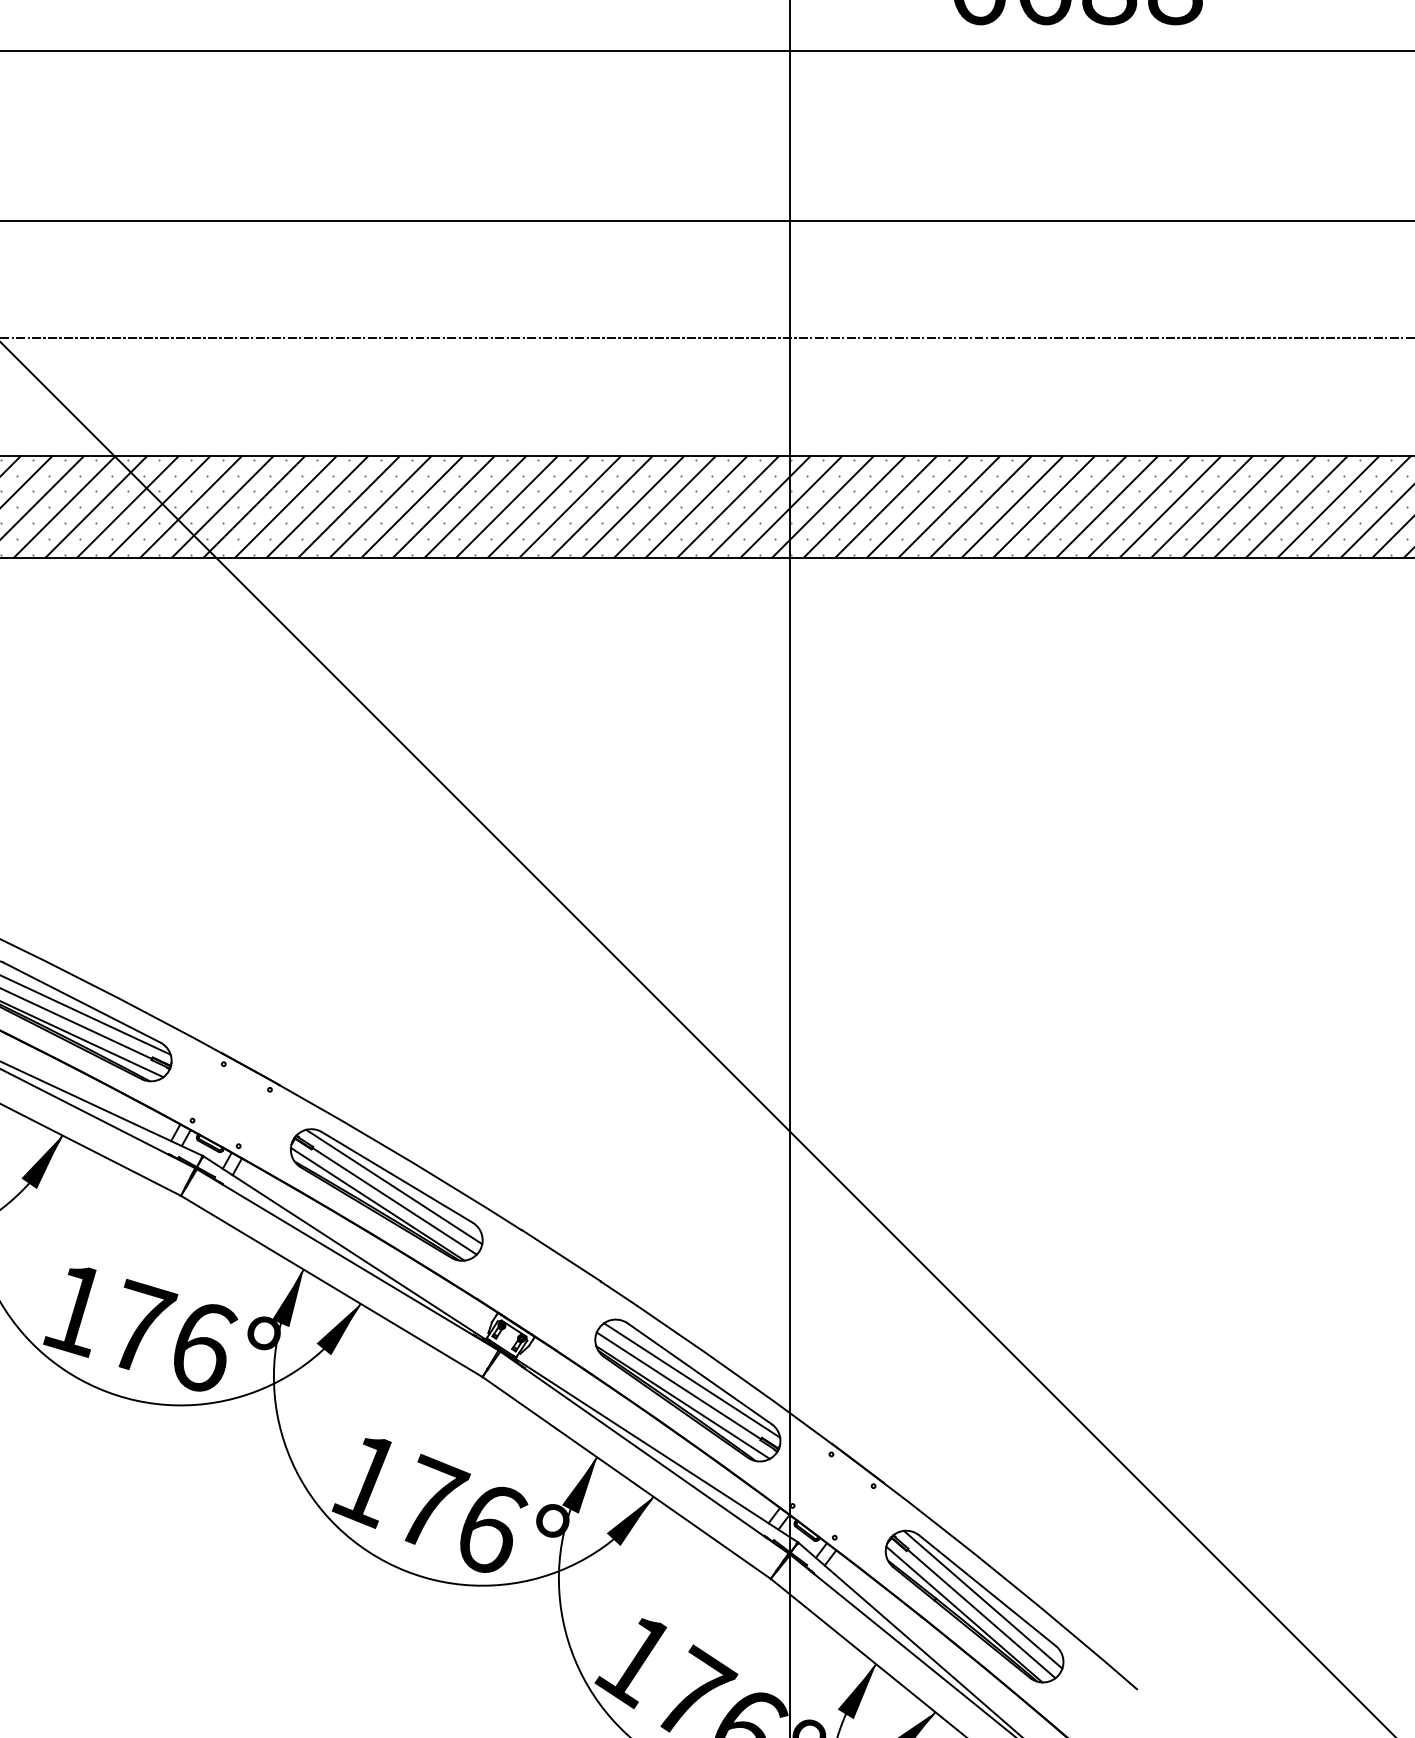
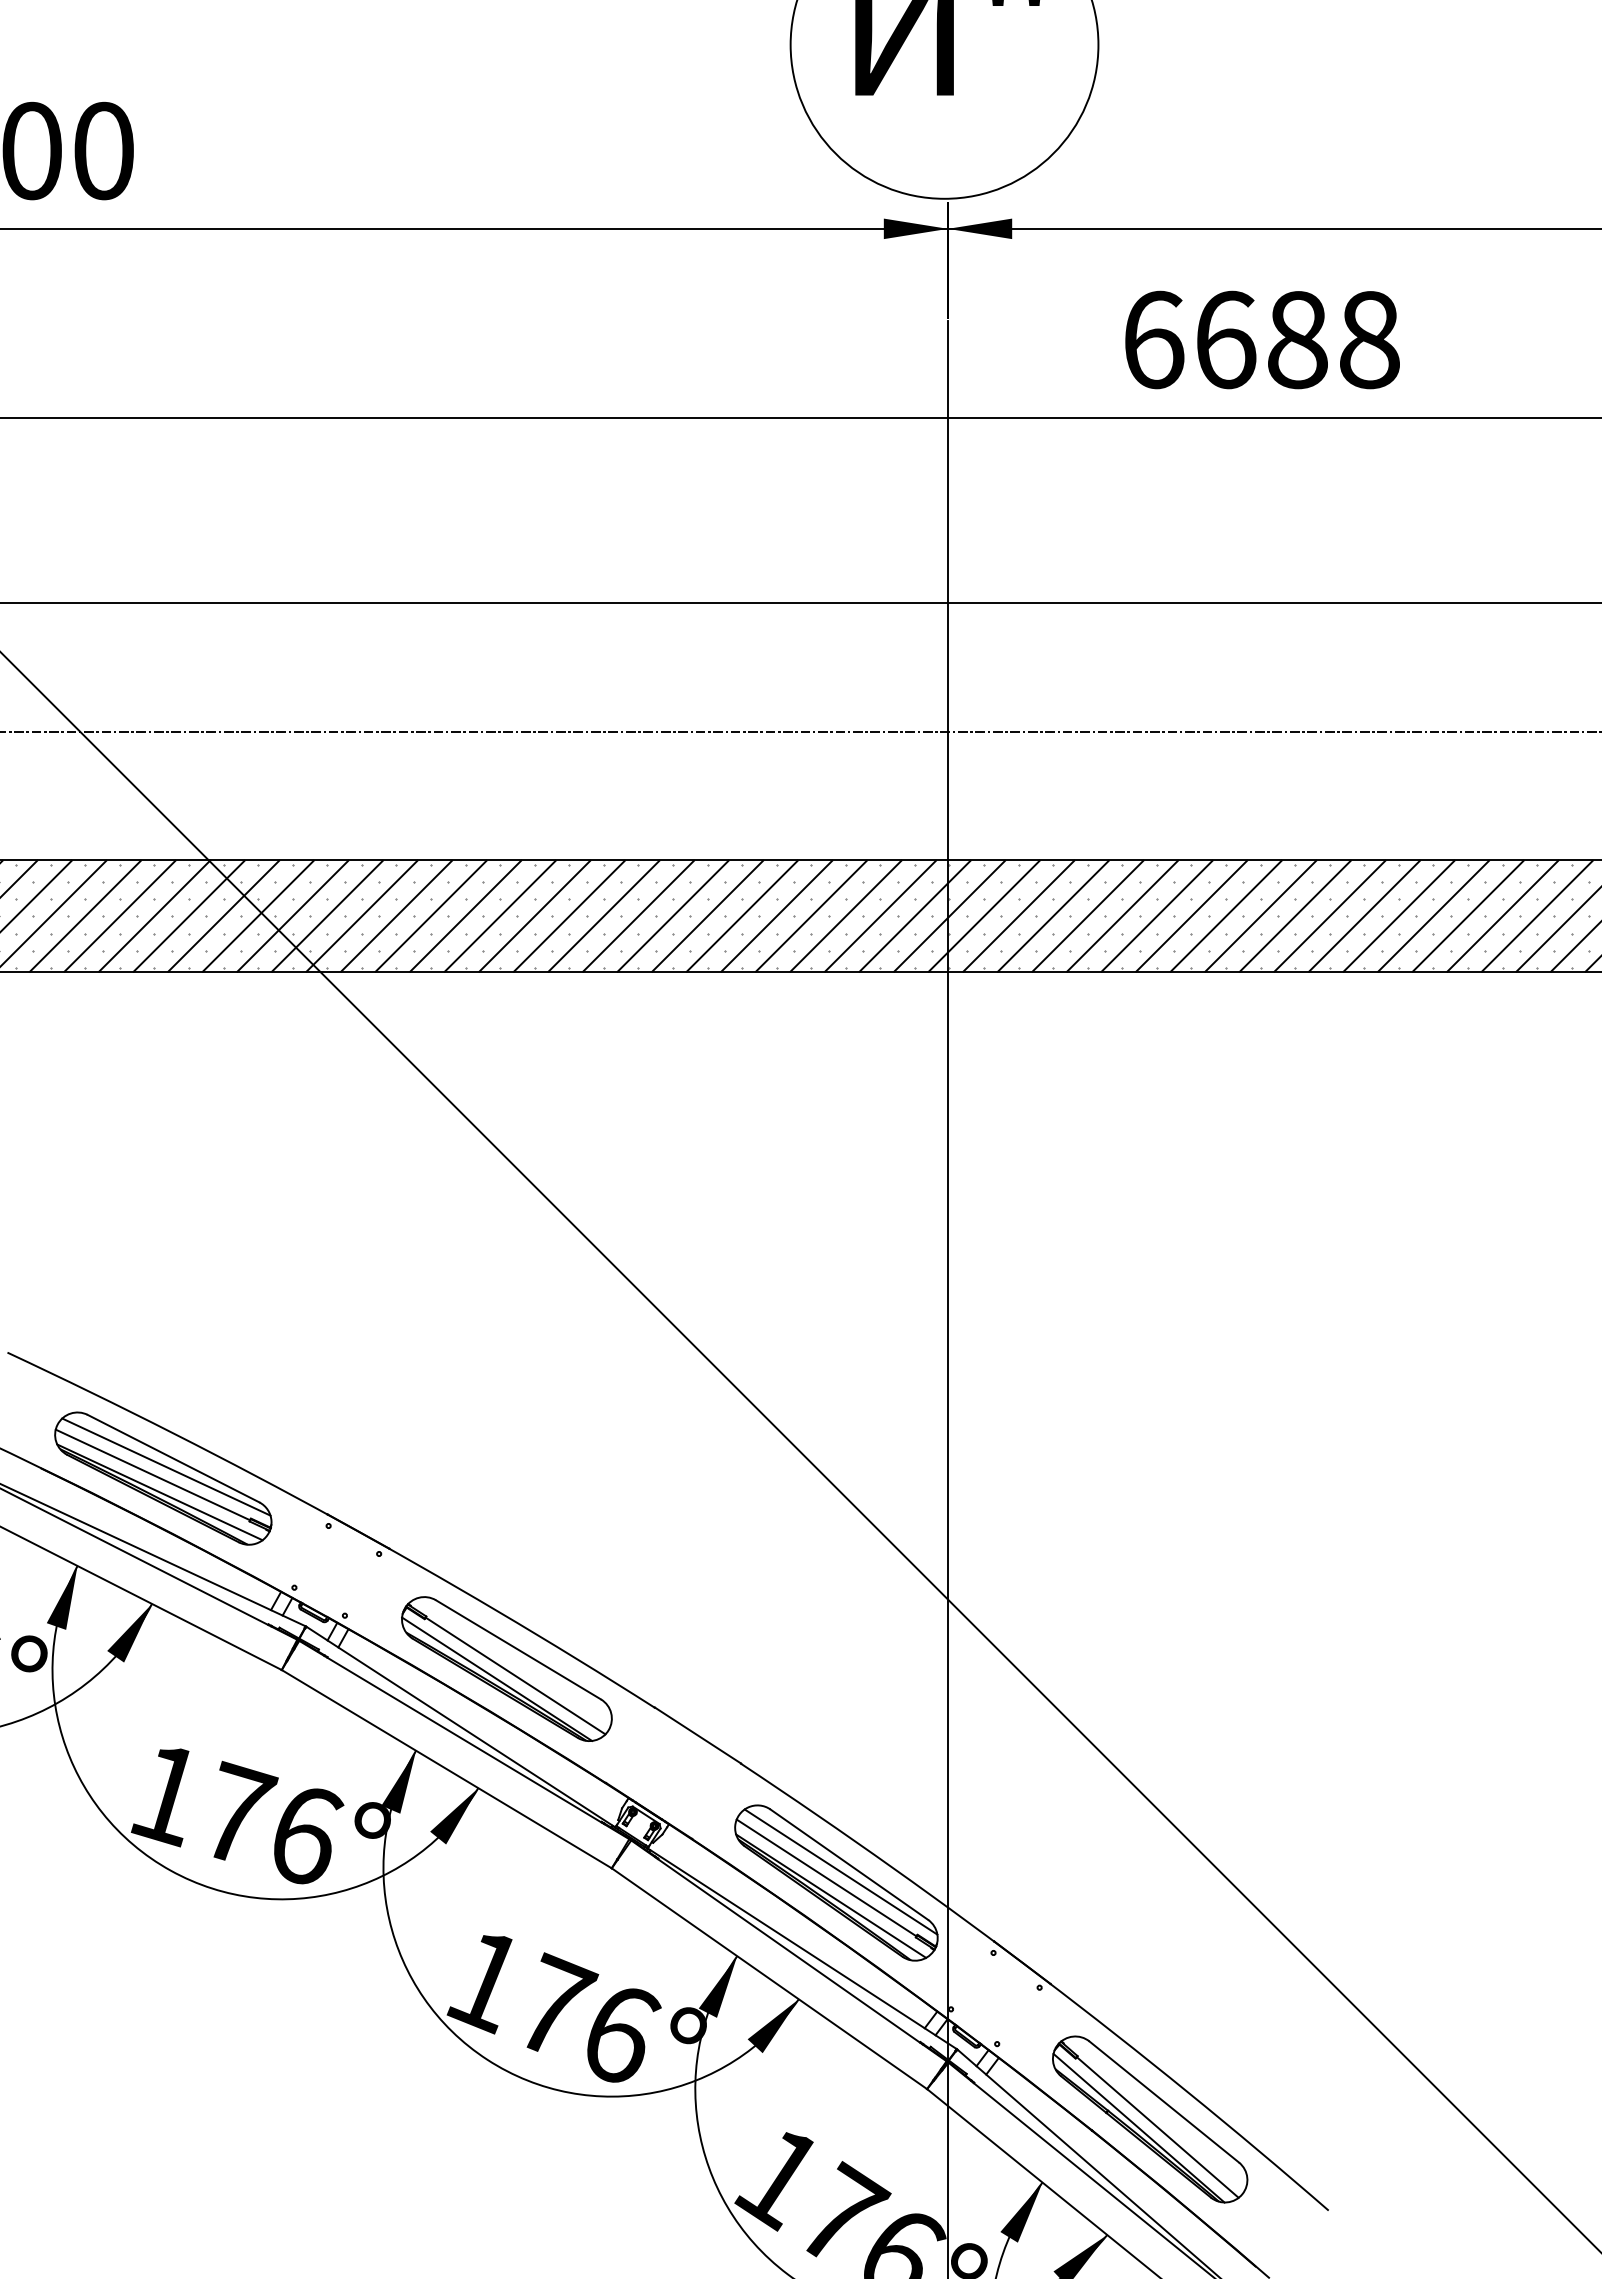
line: (393, 1186) -> (514, 1659), removed
line: (983, 1599) -> (1159, 2111), removed

